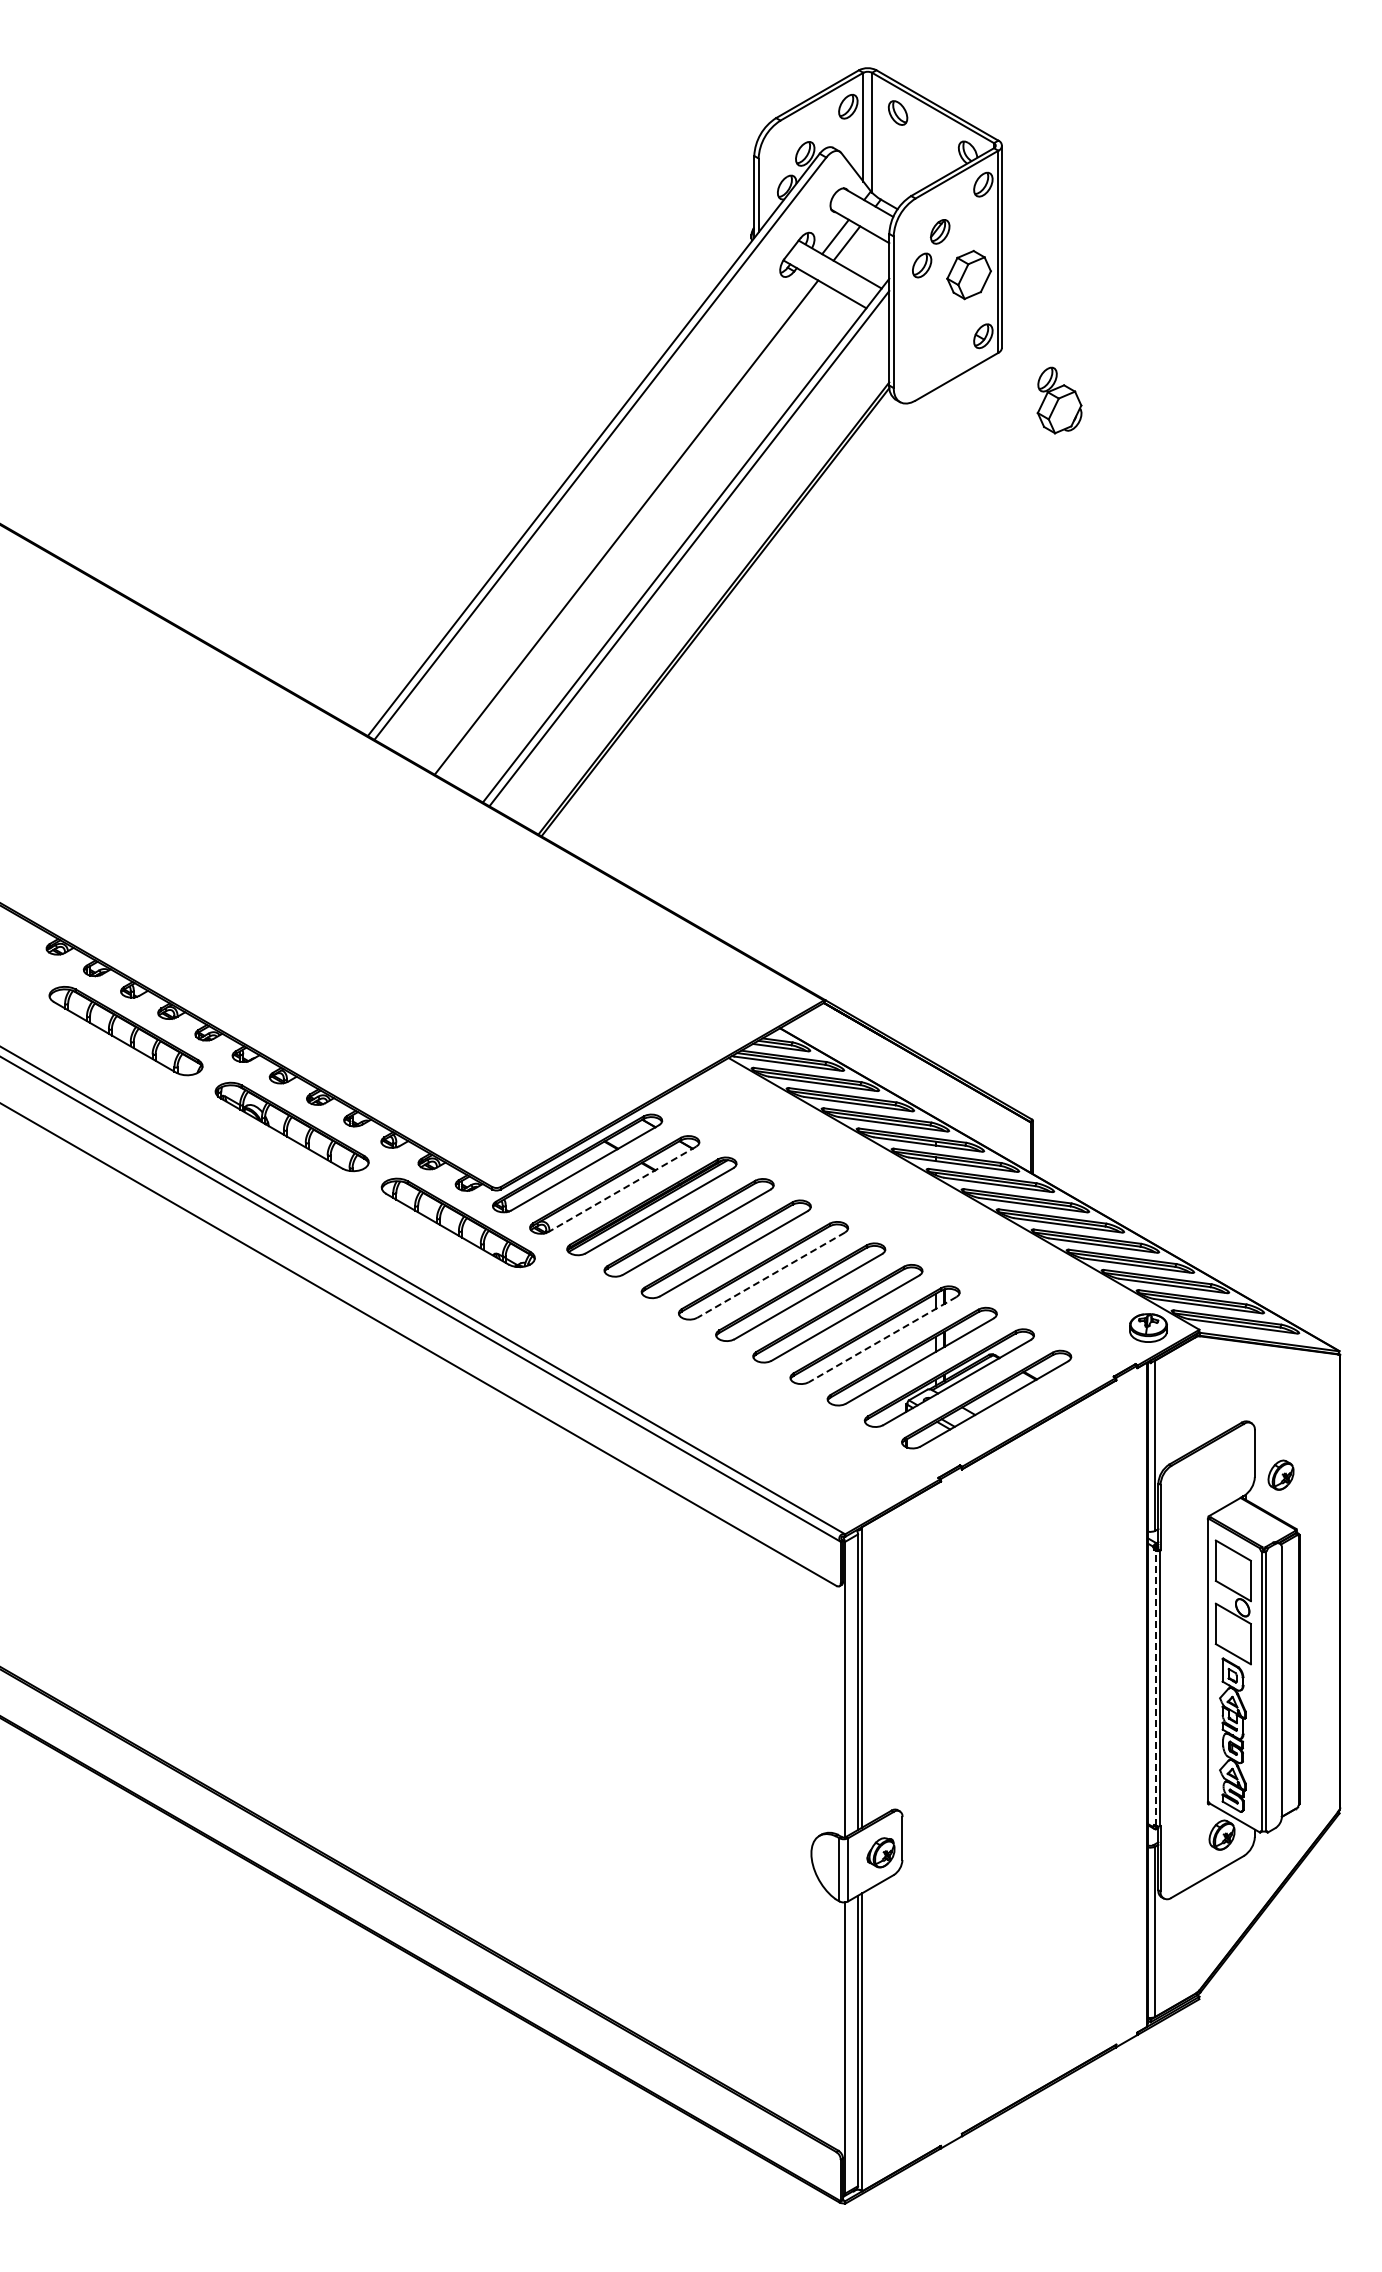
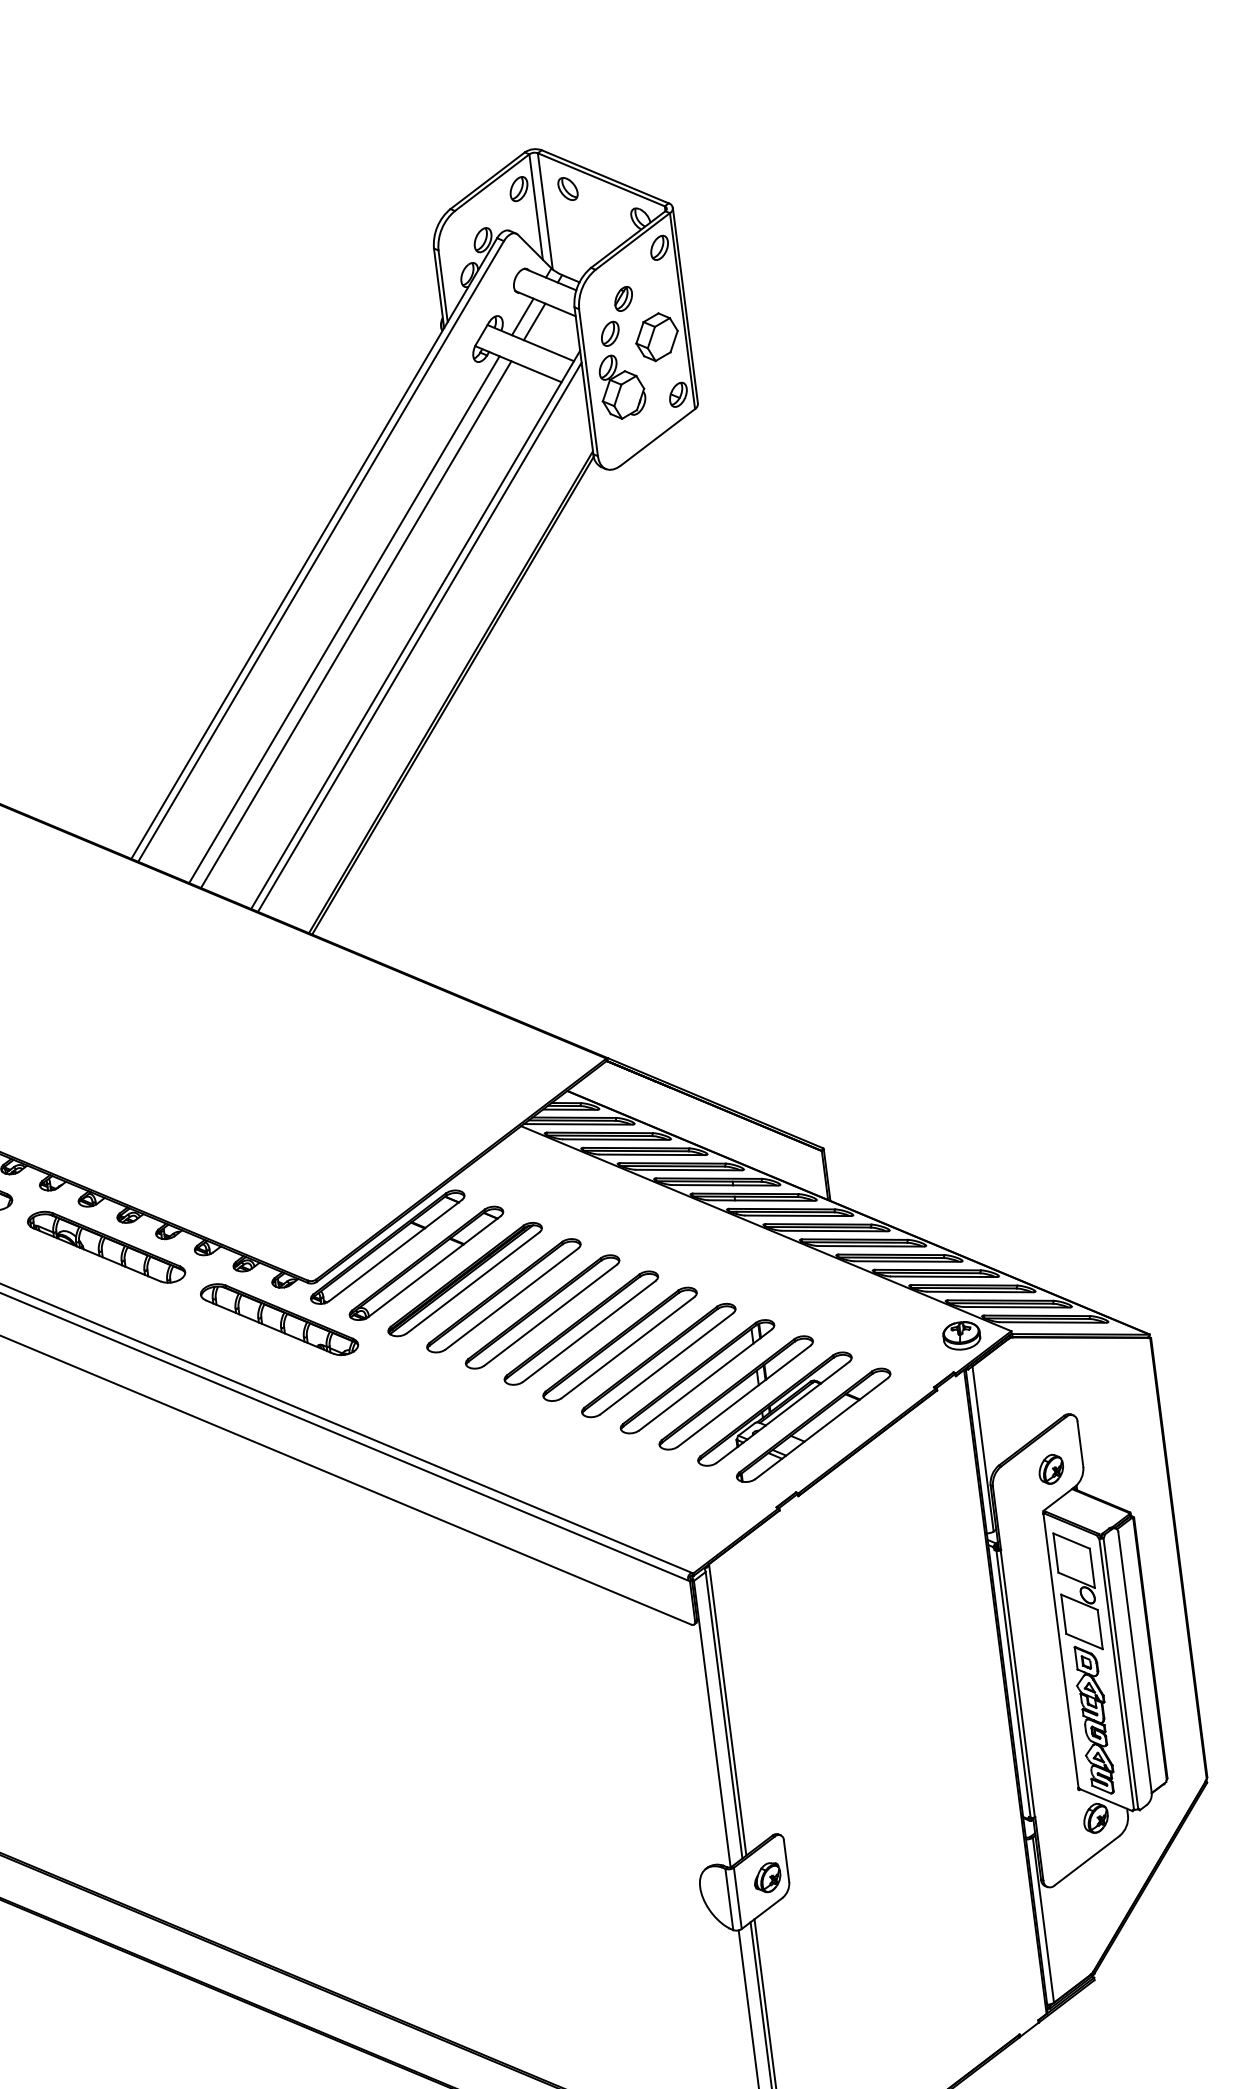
part: (1059, 400) -> (622, 386), moved
line: (614, 520) -> (343, 619), added
line: (621, 1189) -> (433, 1266), dashed -> solid
line: (770, 1275) -> (588, 1331), dashed -> solid
line: (882, 1339) -> (705, 1379), dashed -> solid
part: (1280, 1474) -> (1050, 1468), moved
line: (1155, 1688) -> (1013, 1684), dashed -> solid

